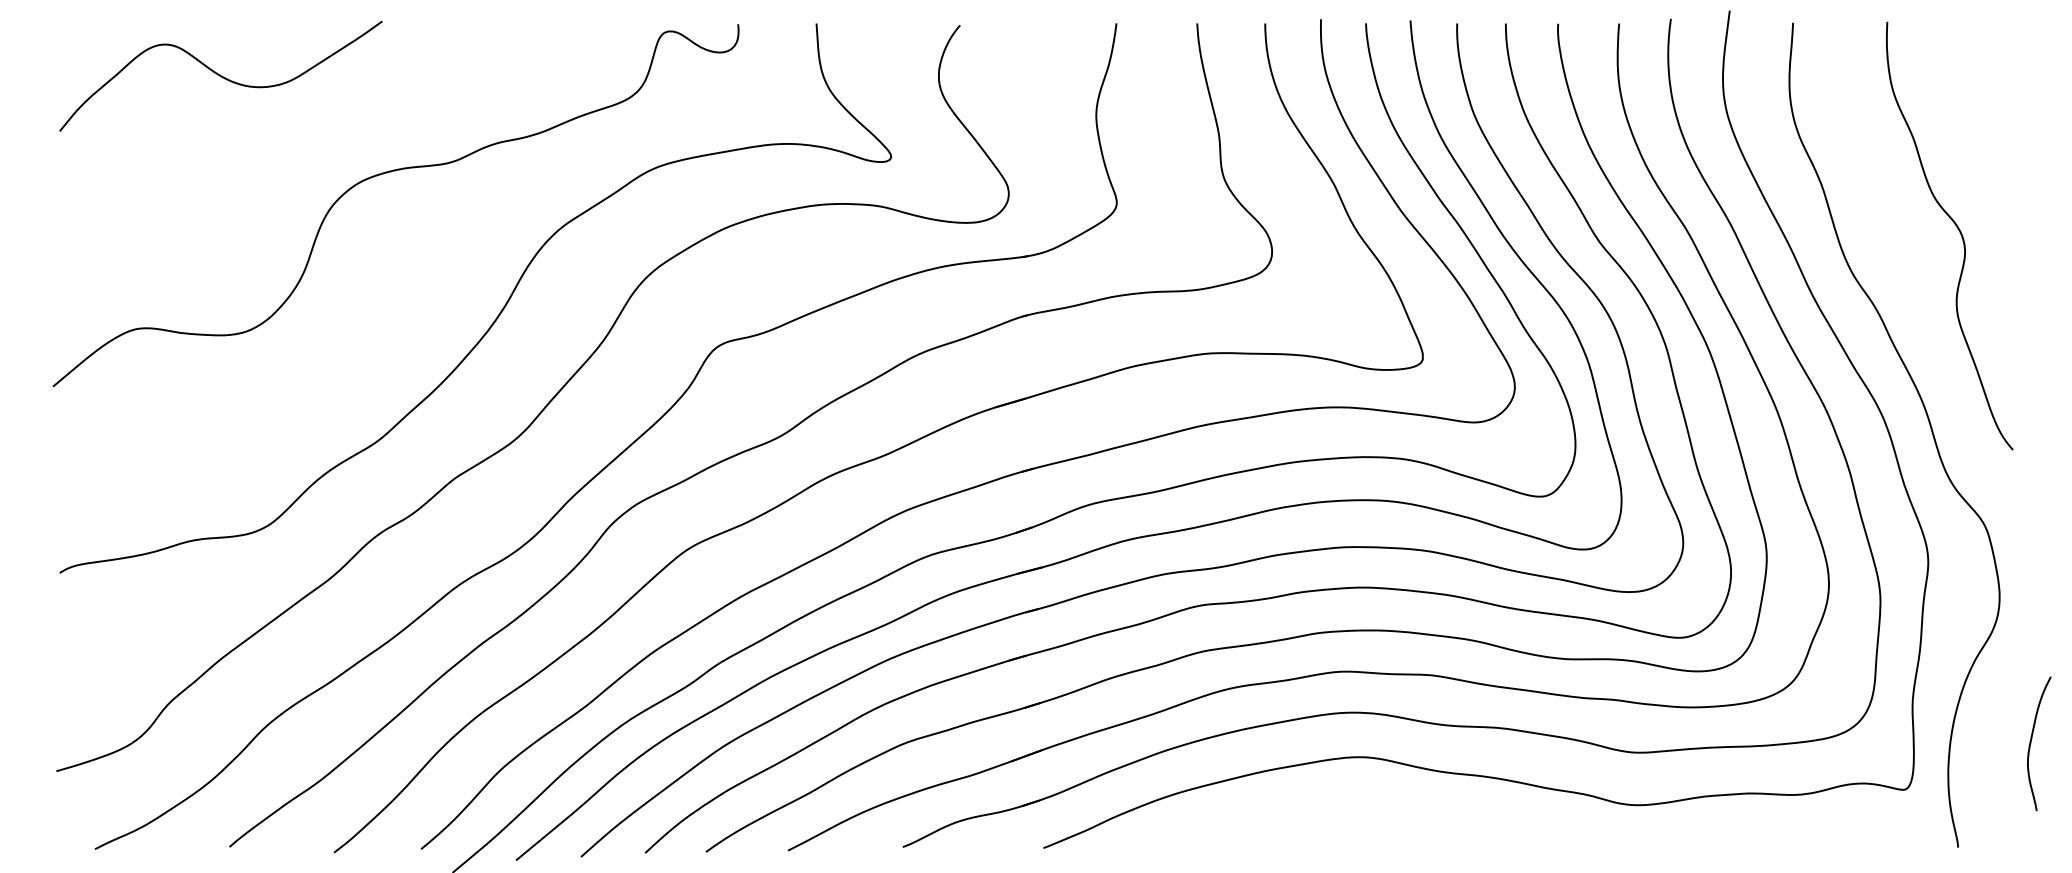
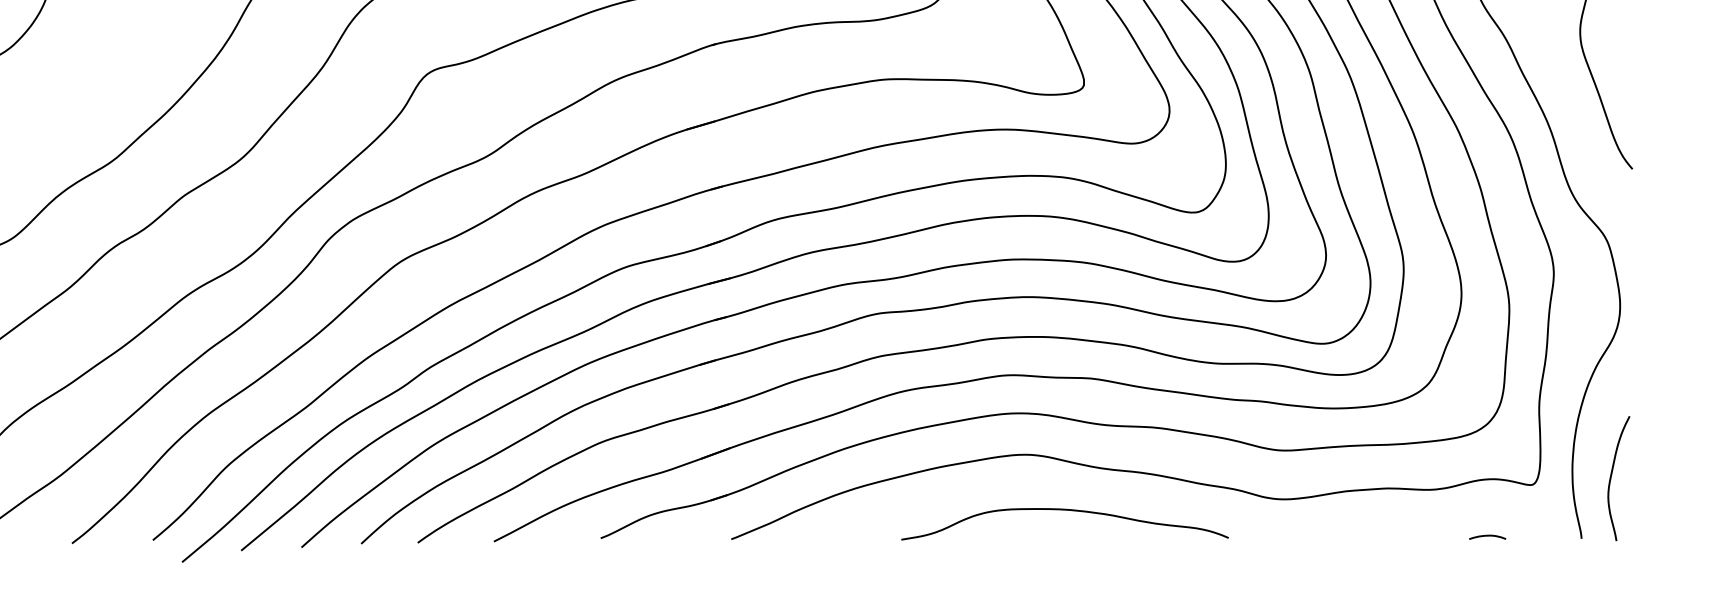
curve: (2031, 743) -> (1611, 478), moved
curve: (1402, 817) -> (1065, 510), added
curve: (1856, 845) -> (1487, 536), added

